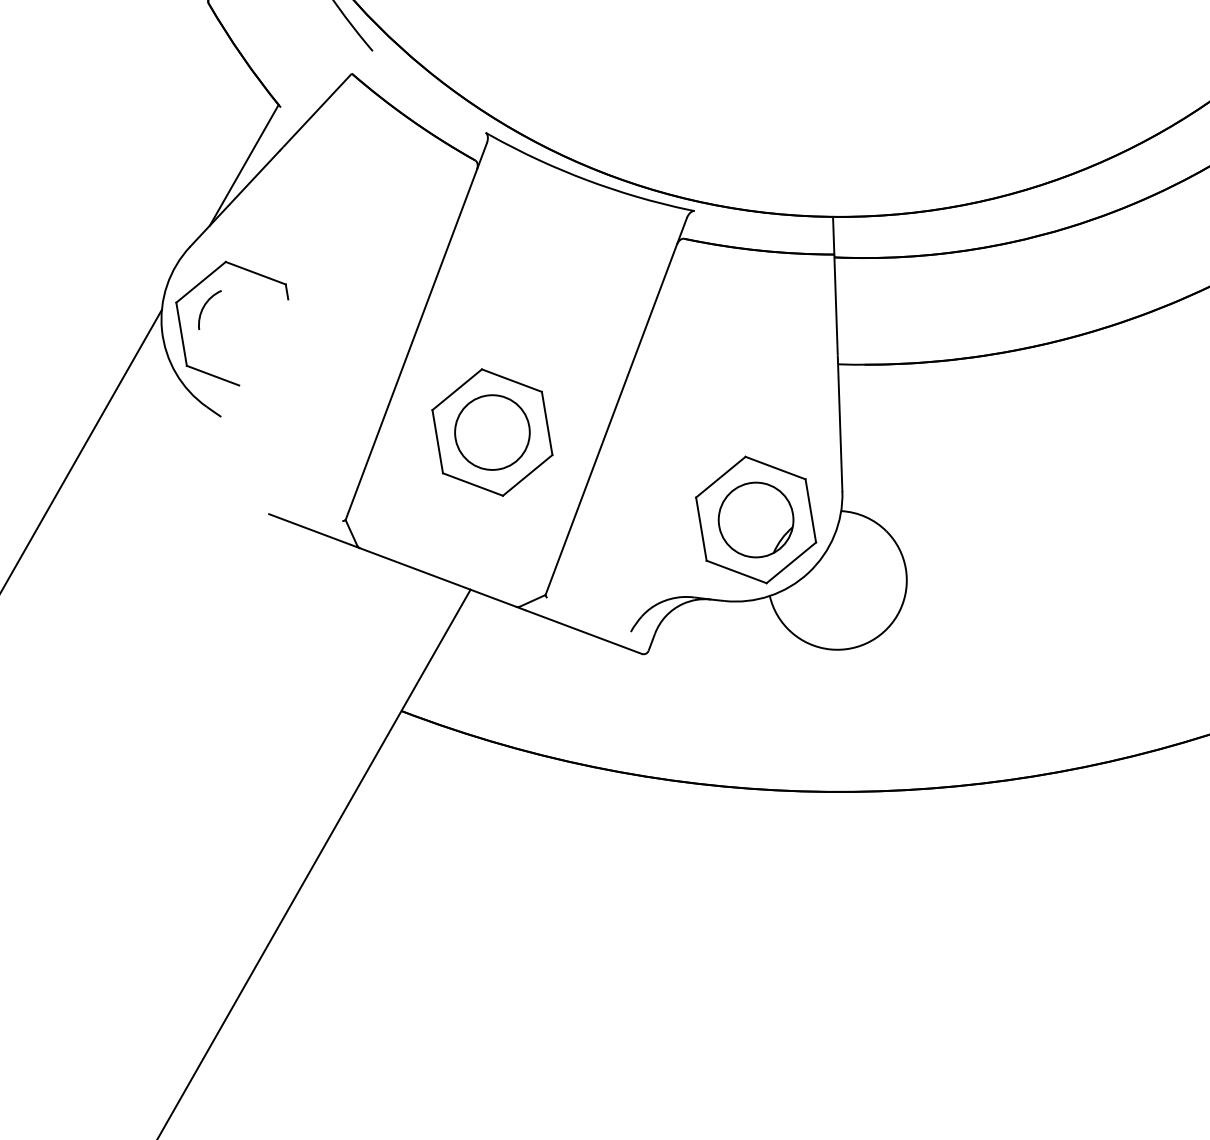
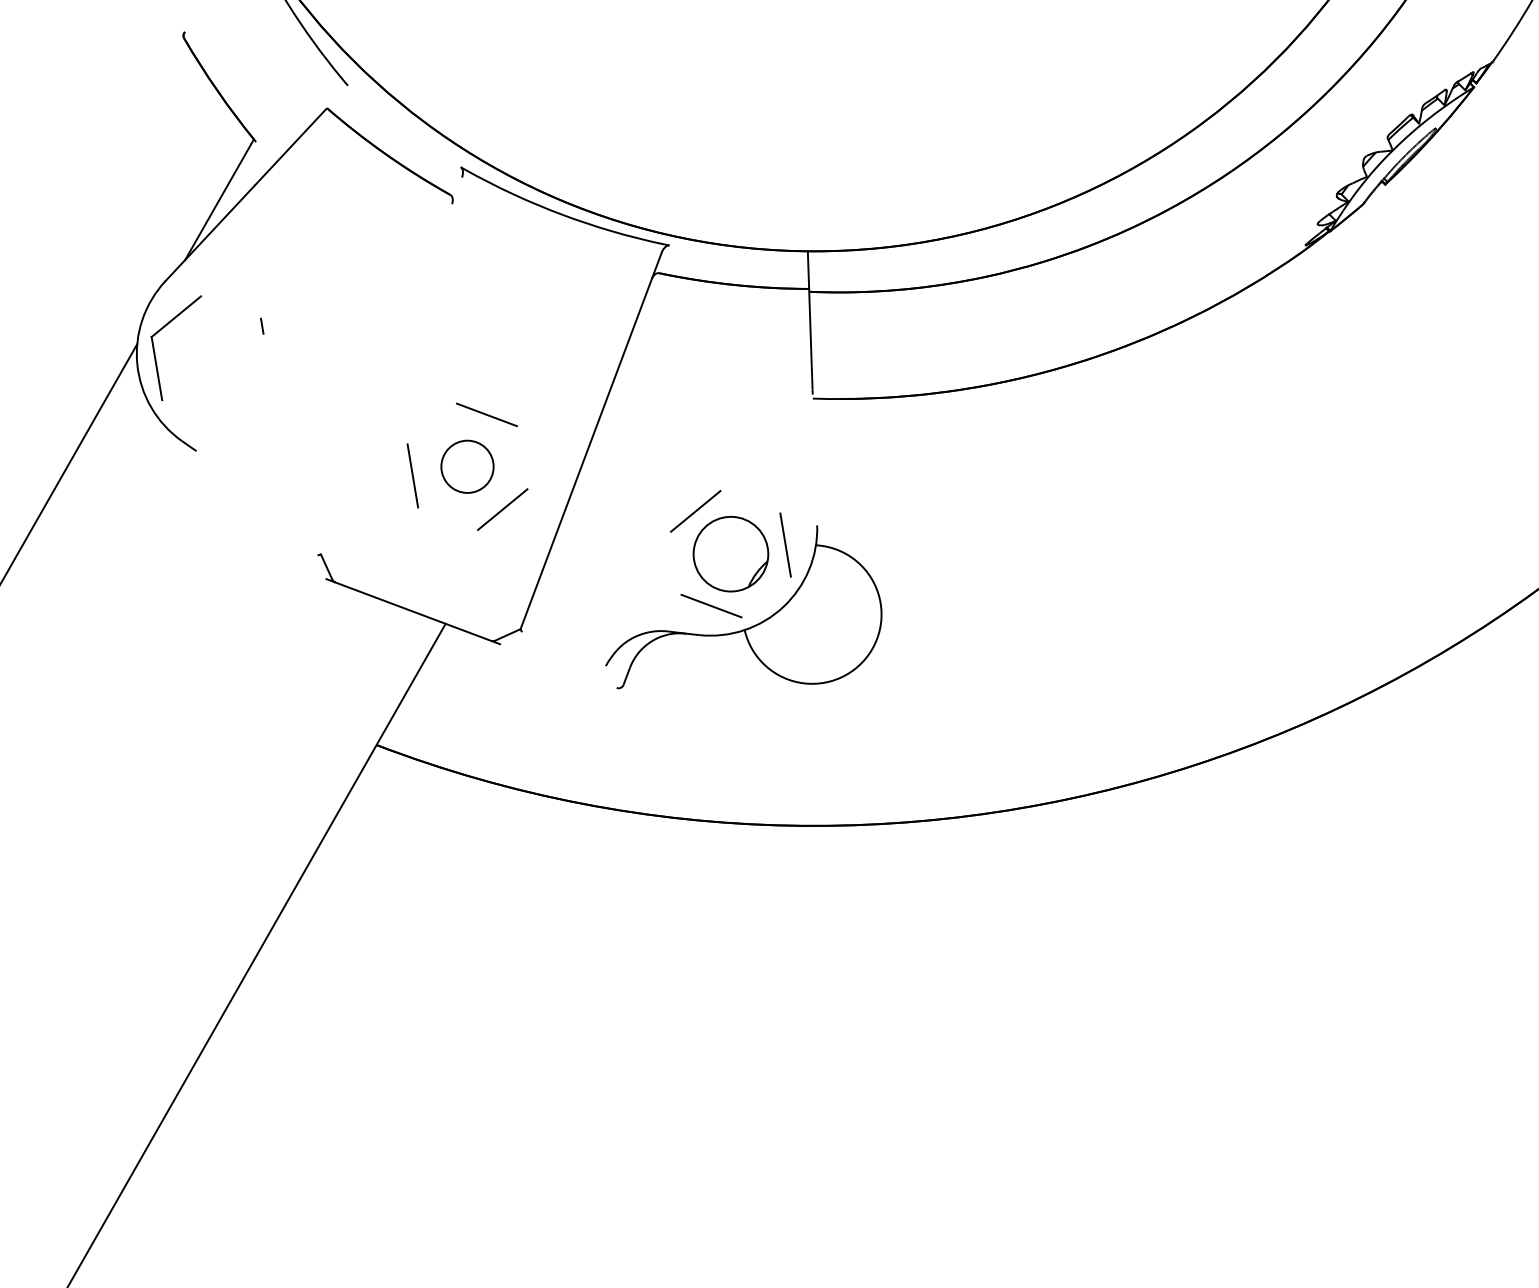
line: (256, 273) -> (231, 307), removed
arc: (204, 308) -> (179, 342), removed
line: (416, 331) -> (391, 365), removed
line: (213, 375) -> (188, 409), removed
line: (457, 389) -> (432, 423), removed
line: (546, 423) -> (521, 457), removed
line: (839, 425) -> (814, 459), removed
circle: (492, 432) -> (467, 466), size x0.7
line: (775, 468) -> (750, 502), removed
line: (473, 484) -> (448, 518), removed
line: (701, 528) -> (676, 562), removed
line: (309, 529) -> (284, 563), removed
line: (790, 562) -> (765, 596), removed
line: (583, 631) -> (558, 665), removed

